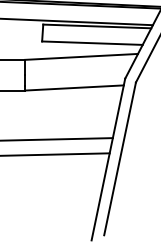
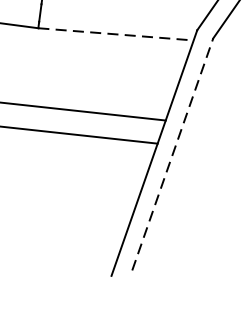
line: (74, 87) -> (116, 33), solid -> dashed
line: (120, 158) -> (173, 153), solid -> dashed

